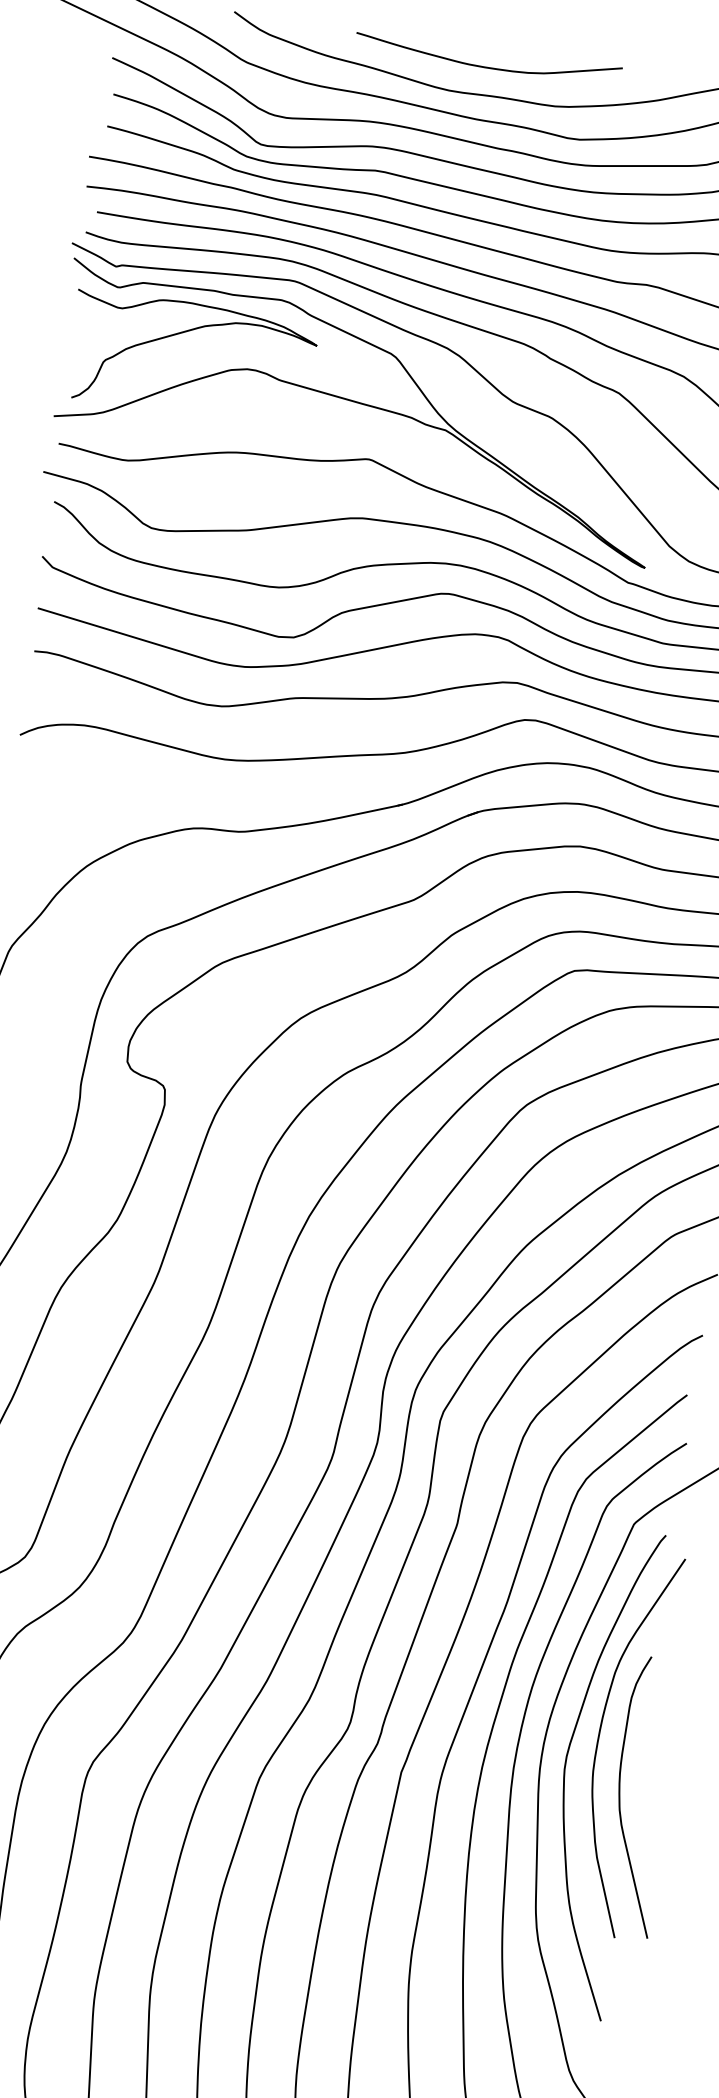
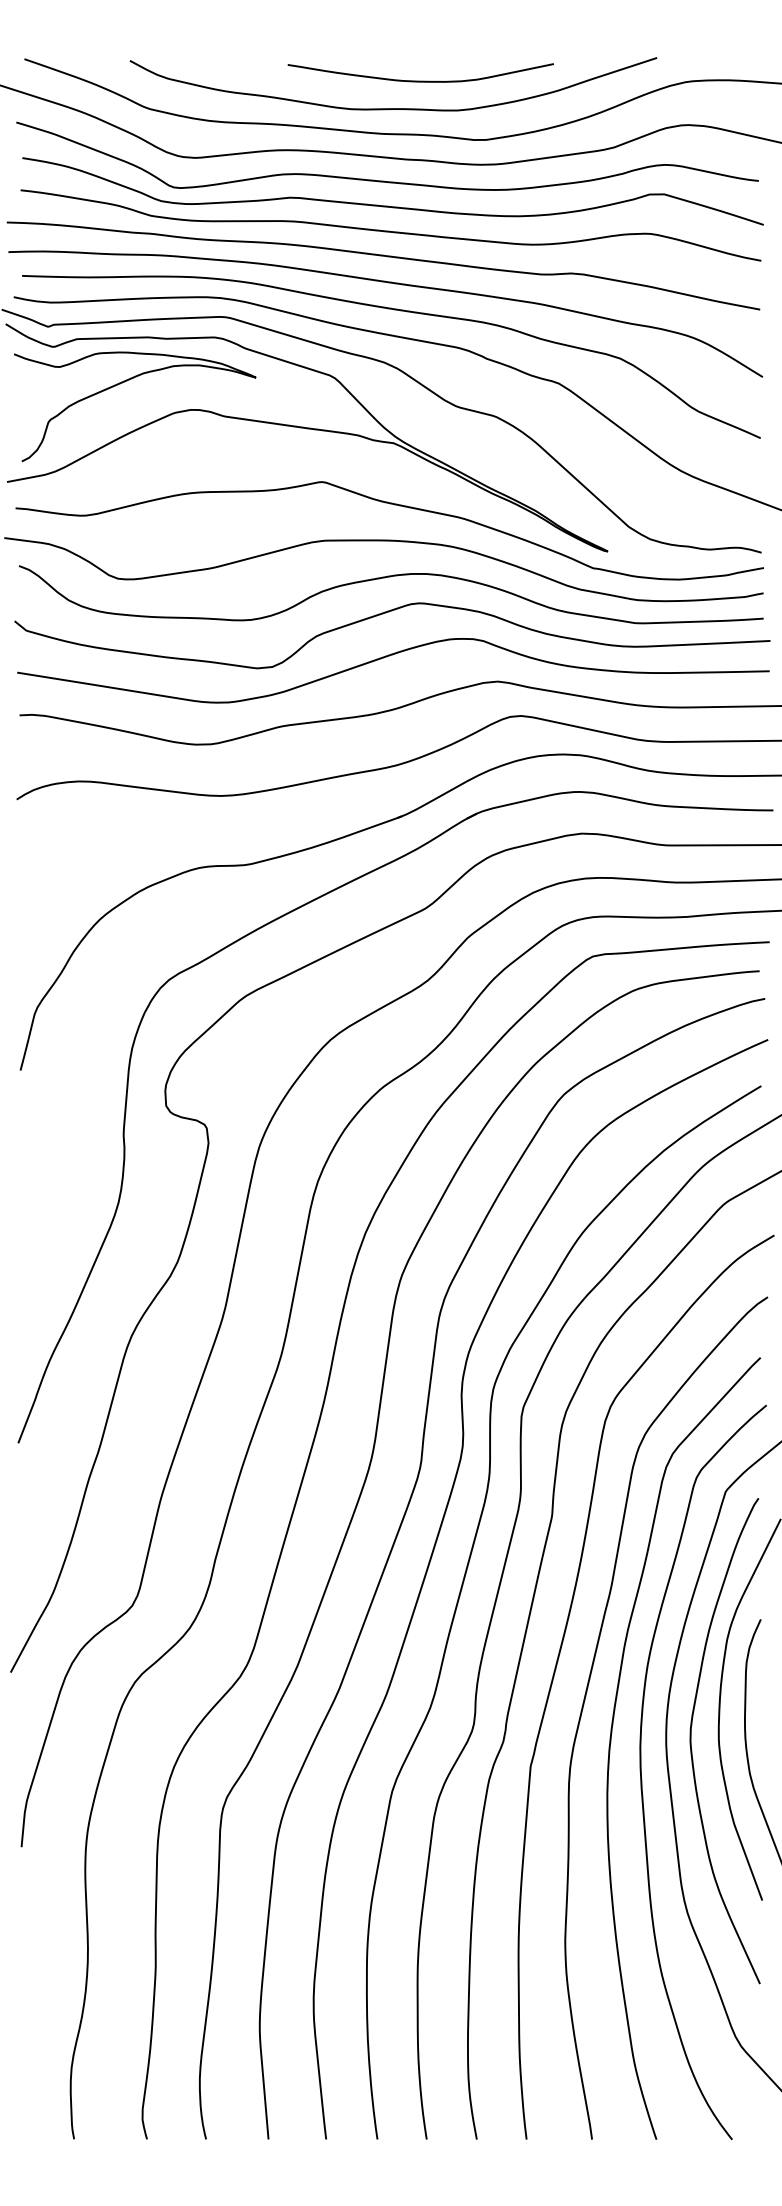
curve: (487, 66) -> (420, 80), moved

